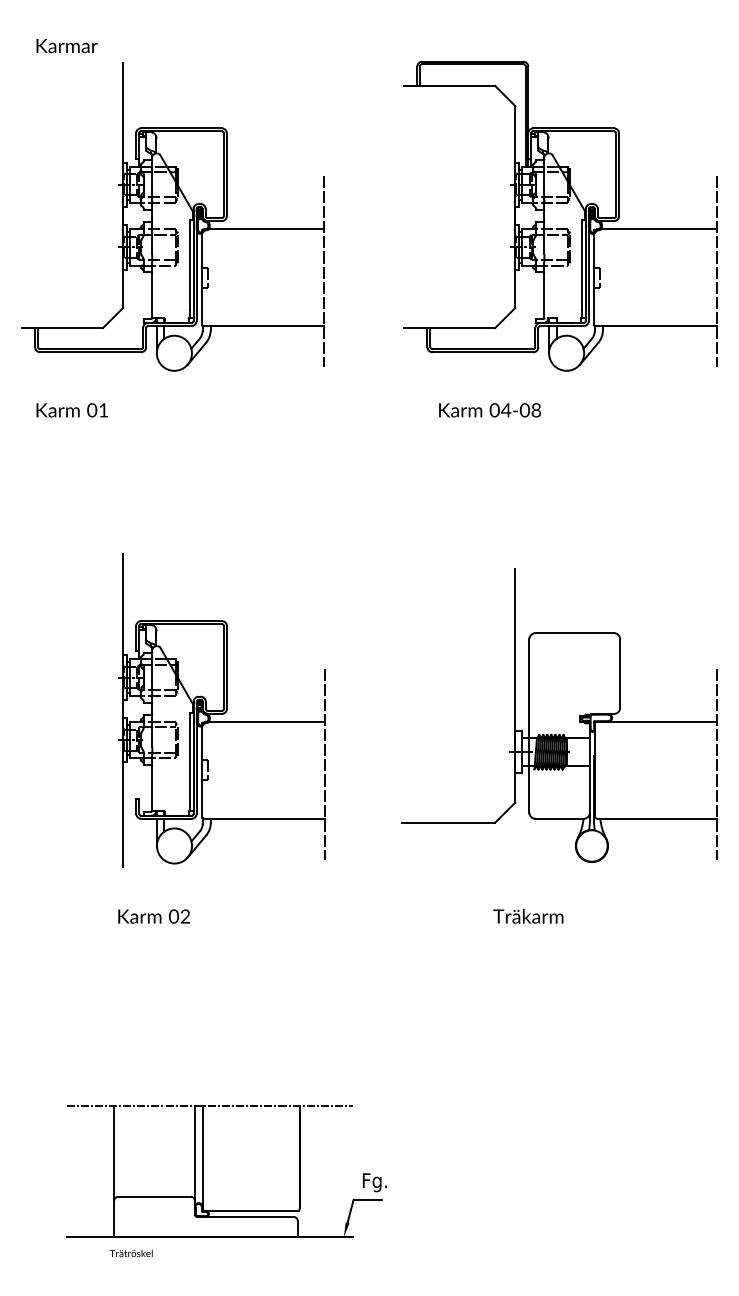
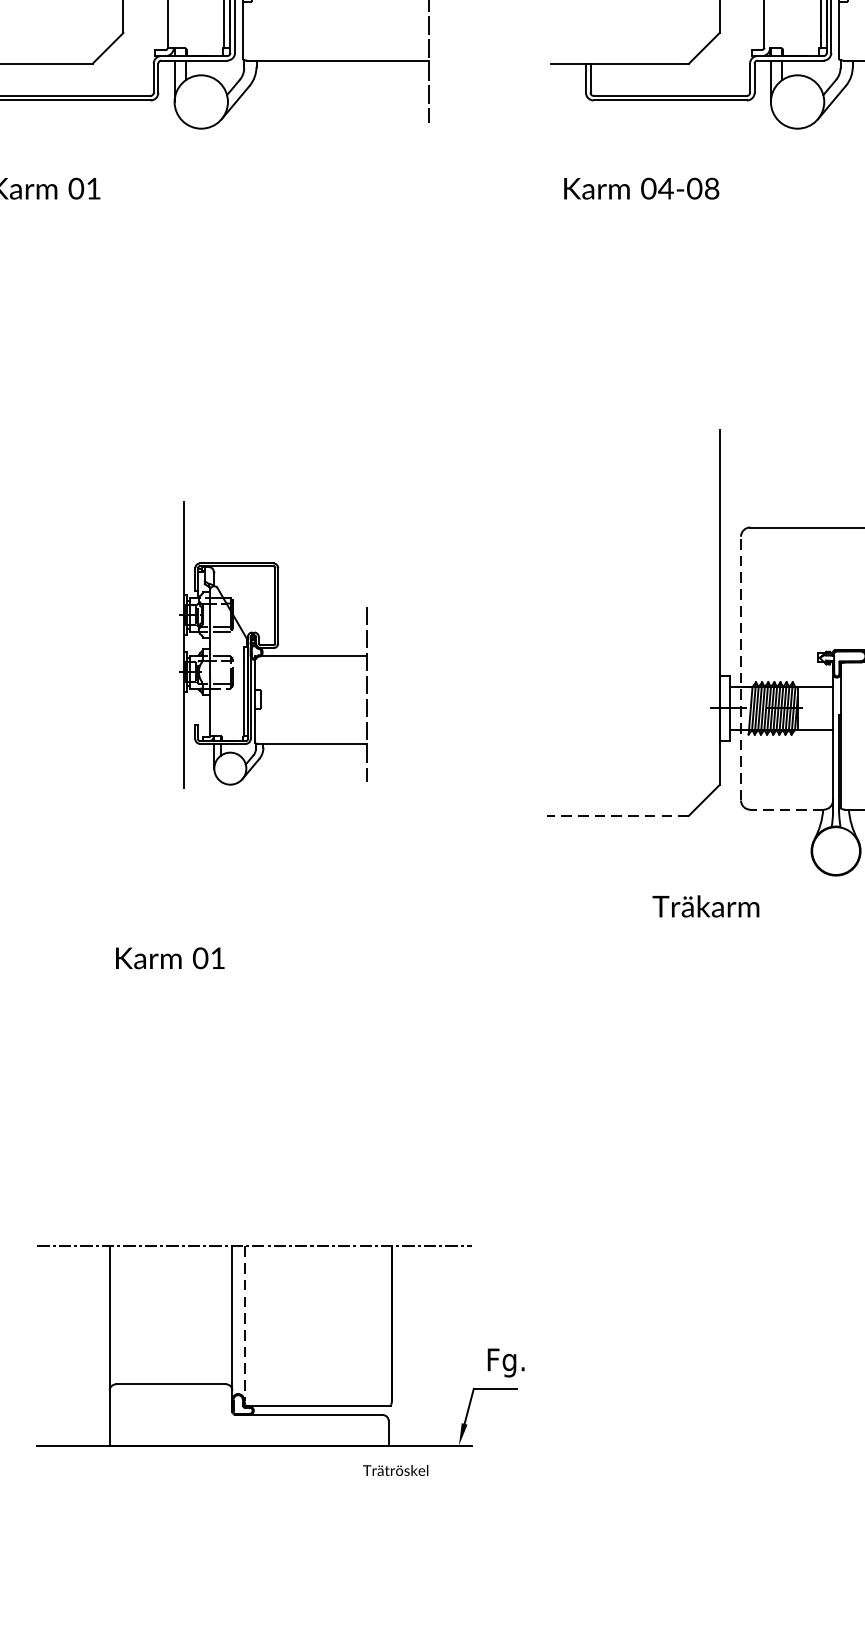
text: (490, 410) -> (642, 188), moved
part: (221, 710) -> (272, 645), size x0.6
line: (529, 725) -> (741, 667), solid -> dashed
line: (559, 818) -> (786, 809), solid -> dashed
line: (448, 822) -> (618, 815), solid -> dashed
text: (184, 916) -> (216, 958), 02 -> 01
text: (528, 916) -> (706, 906), moved
line: (202, 1156) -> (244, 1323), solid -> dashed
text: (130, 1252) -> (394, 1469), moved

